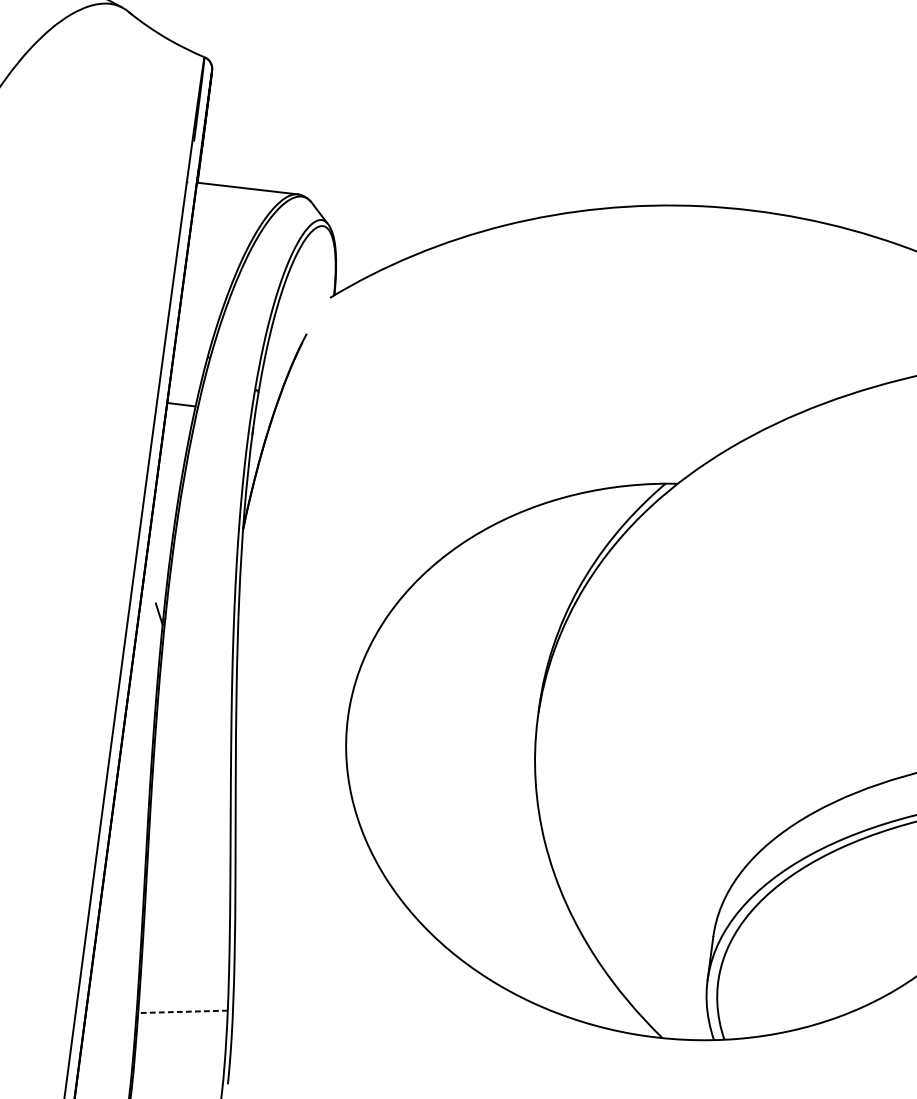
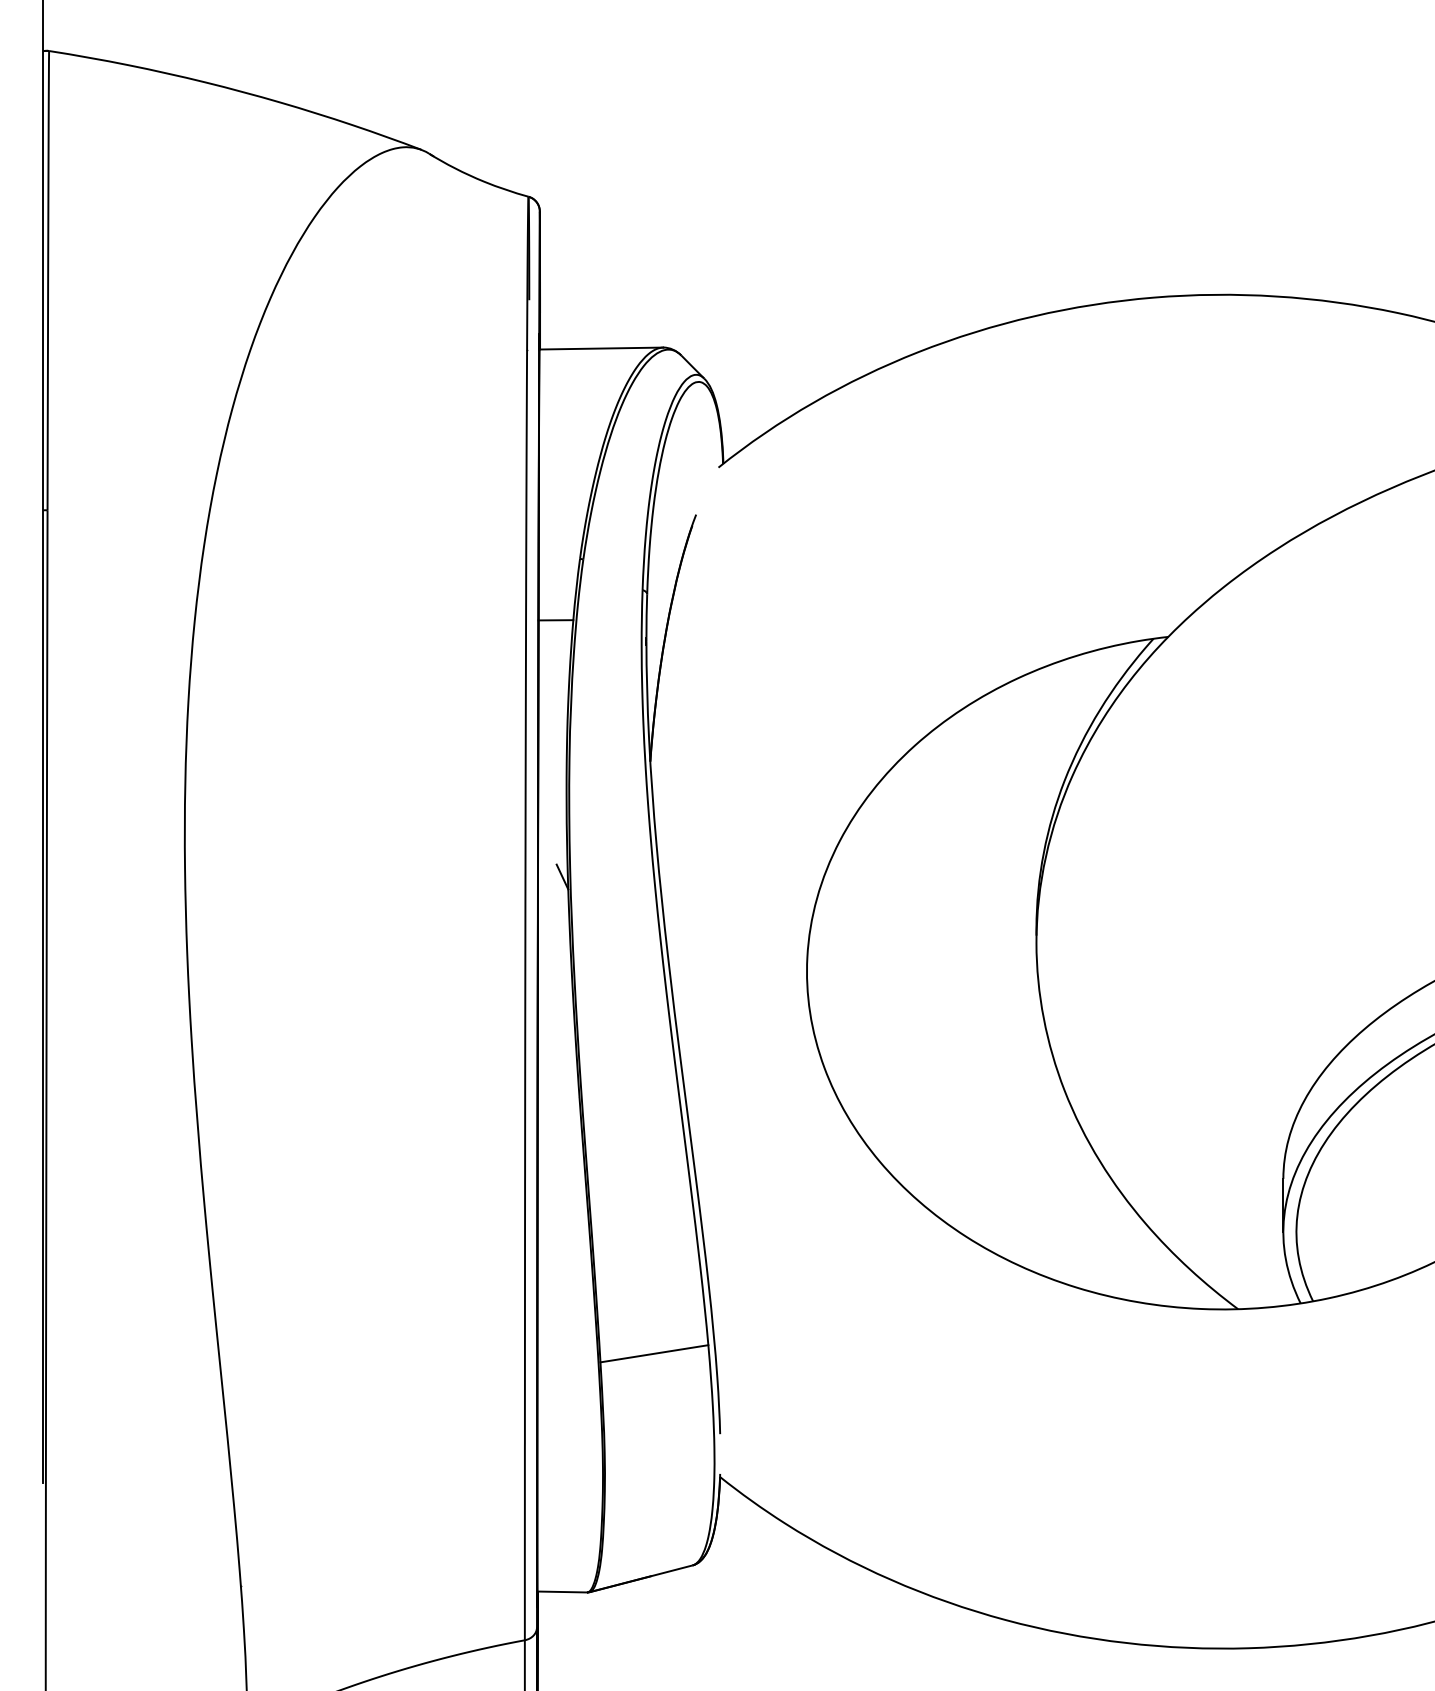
line: (183, 1011) -> (654, 1353), dashed -> solid

